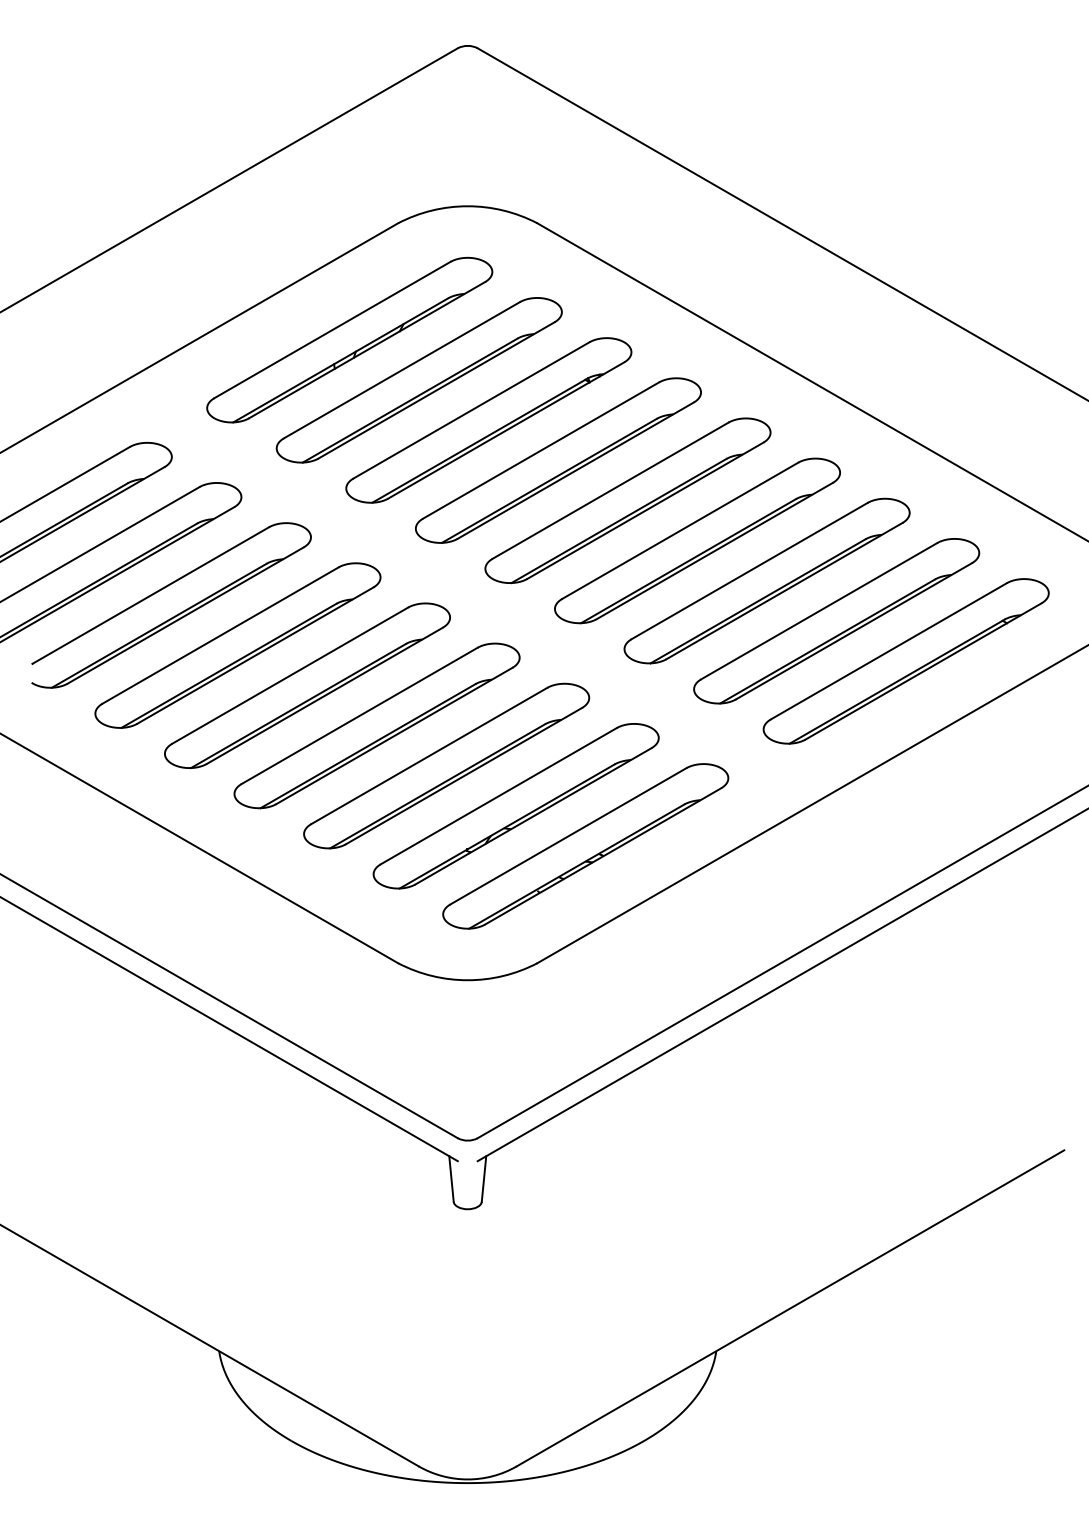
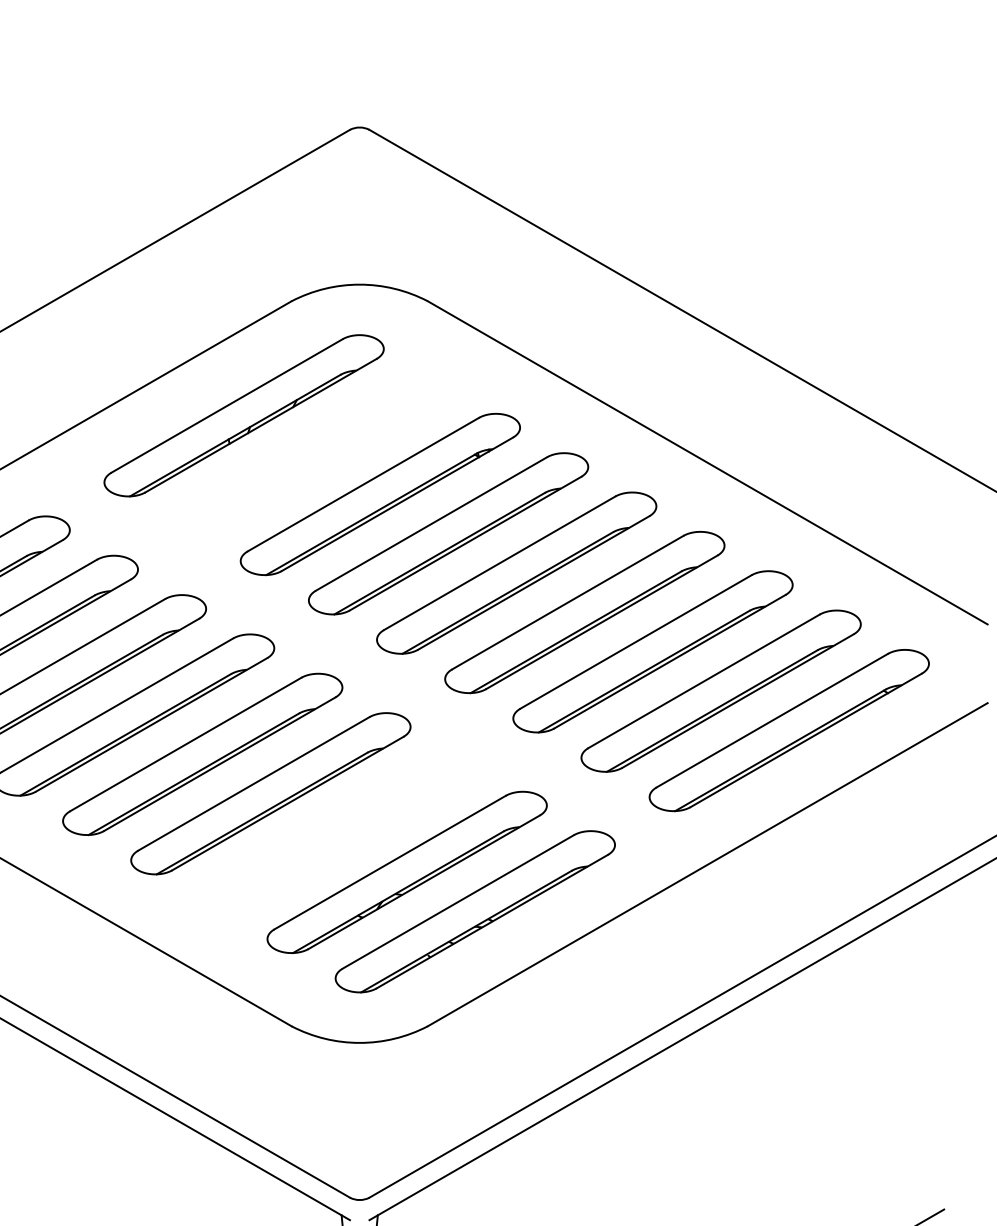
part: (418, 380) -> (311, 455), removed
part: (446, 765) -> (338, 832), removed

